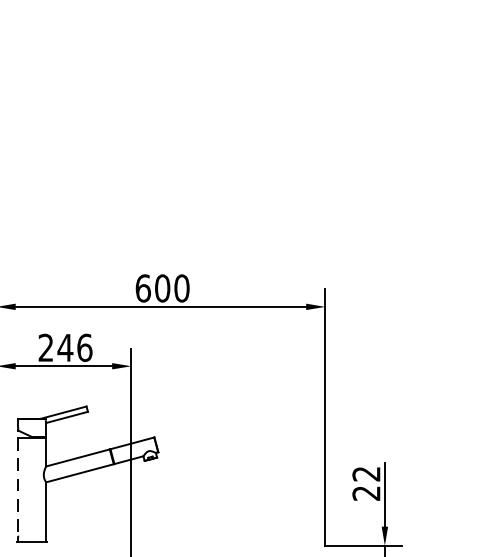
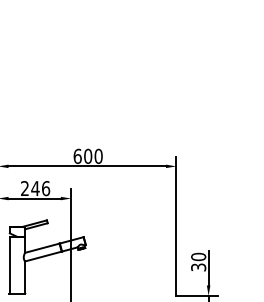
text: (366, 482) -> (198, 261), 22 -> 30
line: (17, 487) -> (9, 264), dashed -> solid

